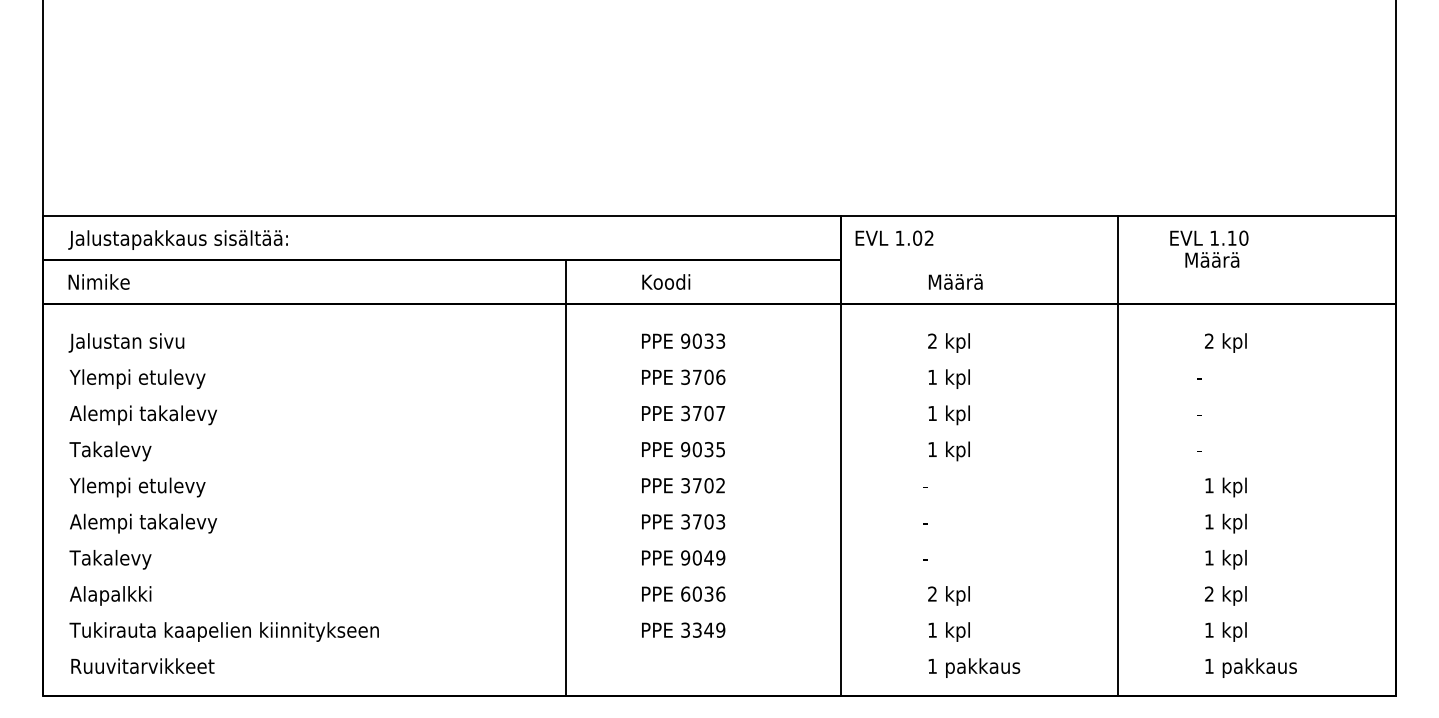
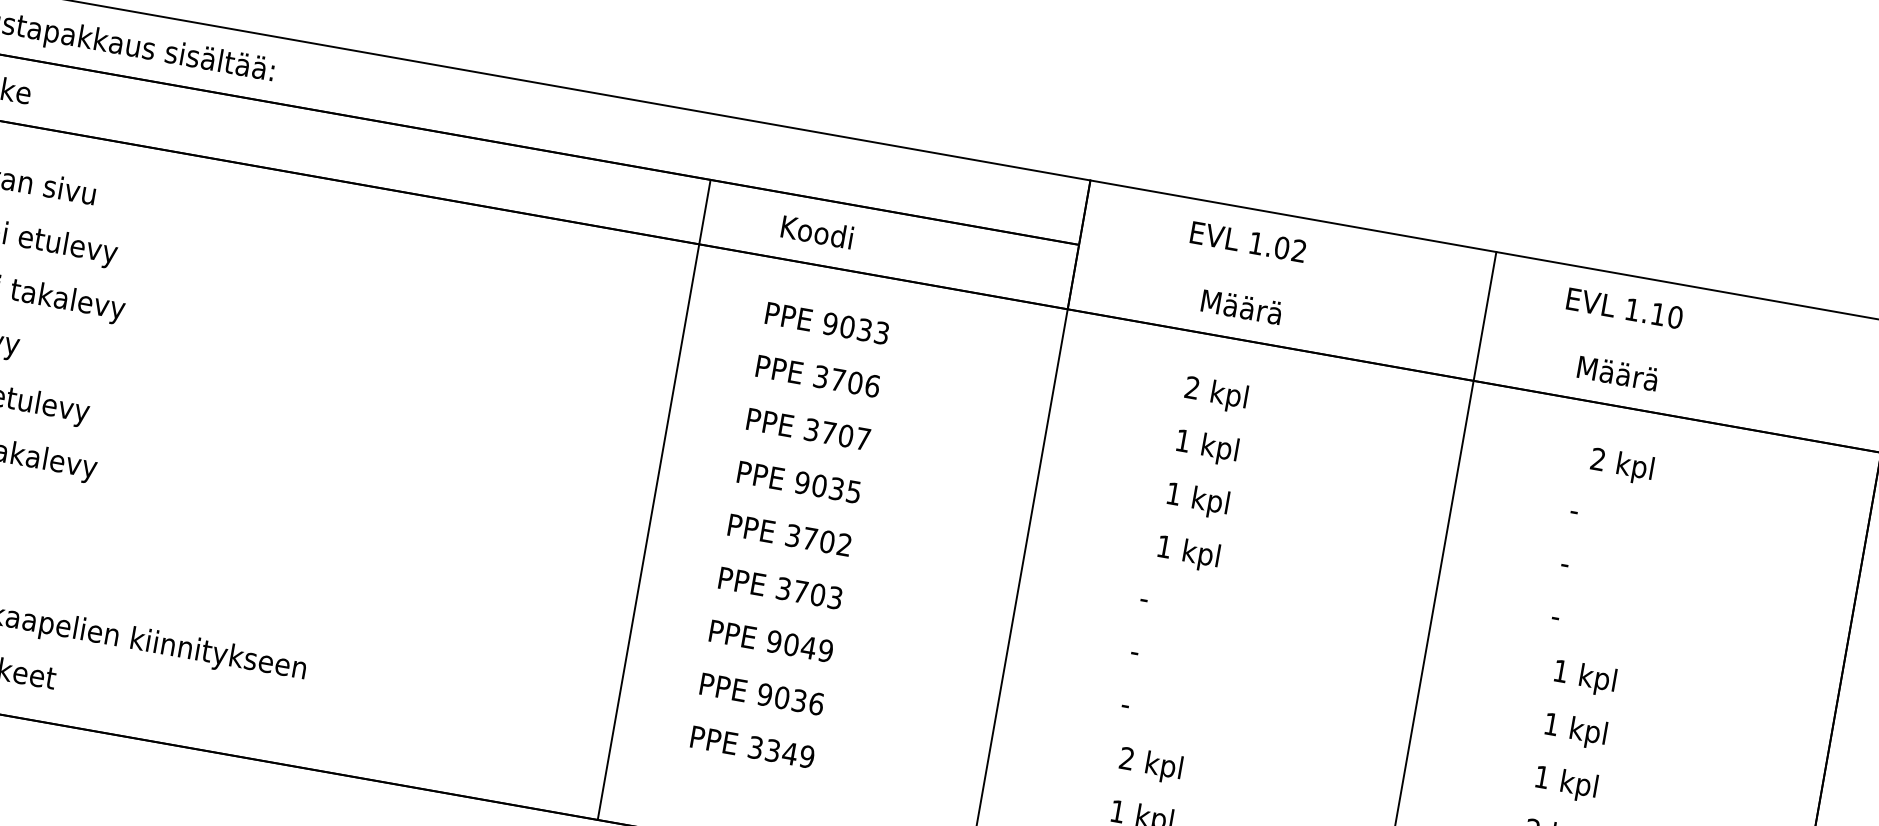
text: (894, 237) -> (1248, 240), moved
text: (1212, 259) -> (1618, 372), moved
line: (565, 477) -> (654, 498), moved
text: (685, 593) -> (764, 693), 6036 -> 9036

